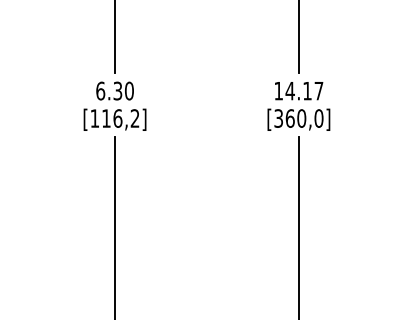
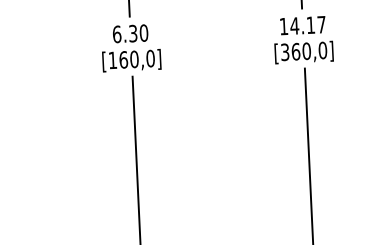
text: (120, 118) -> (136, 59), [116,2] -> [160,0]

